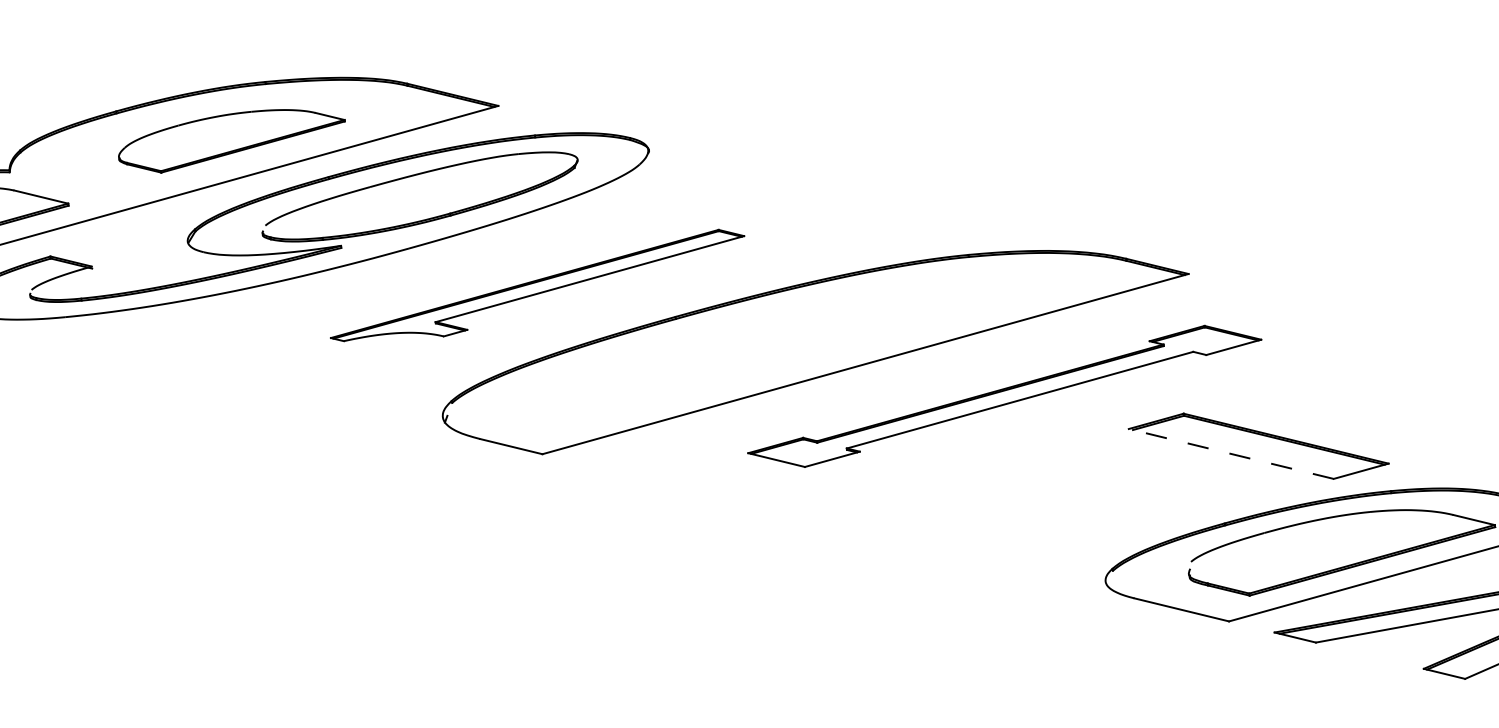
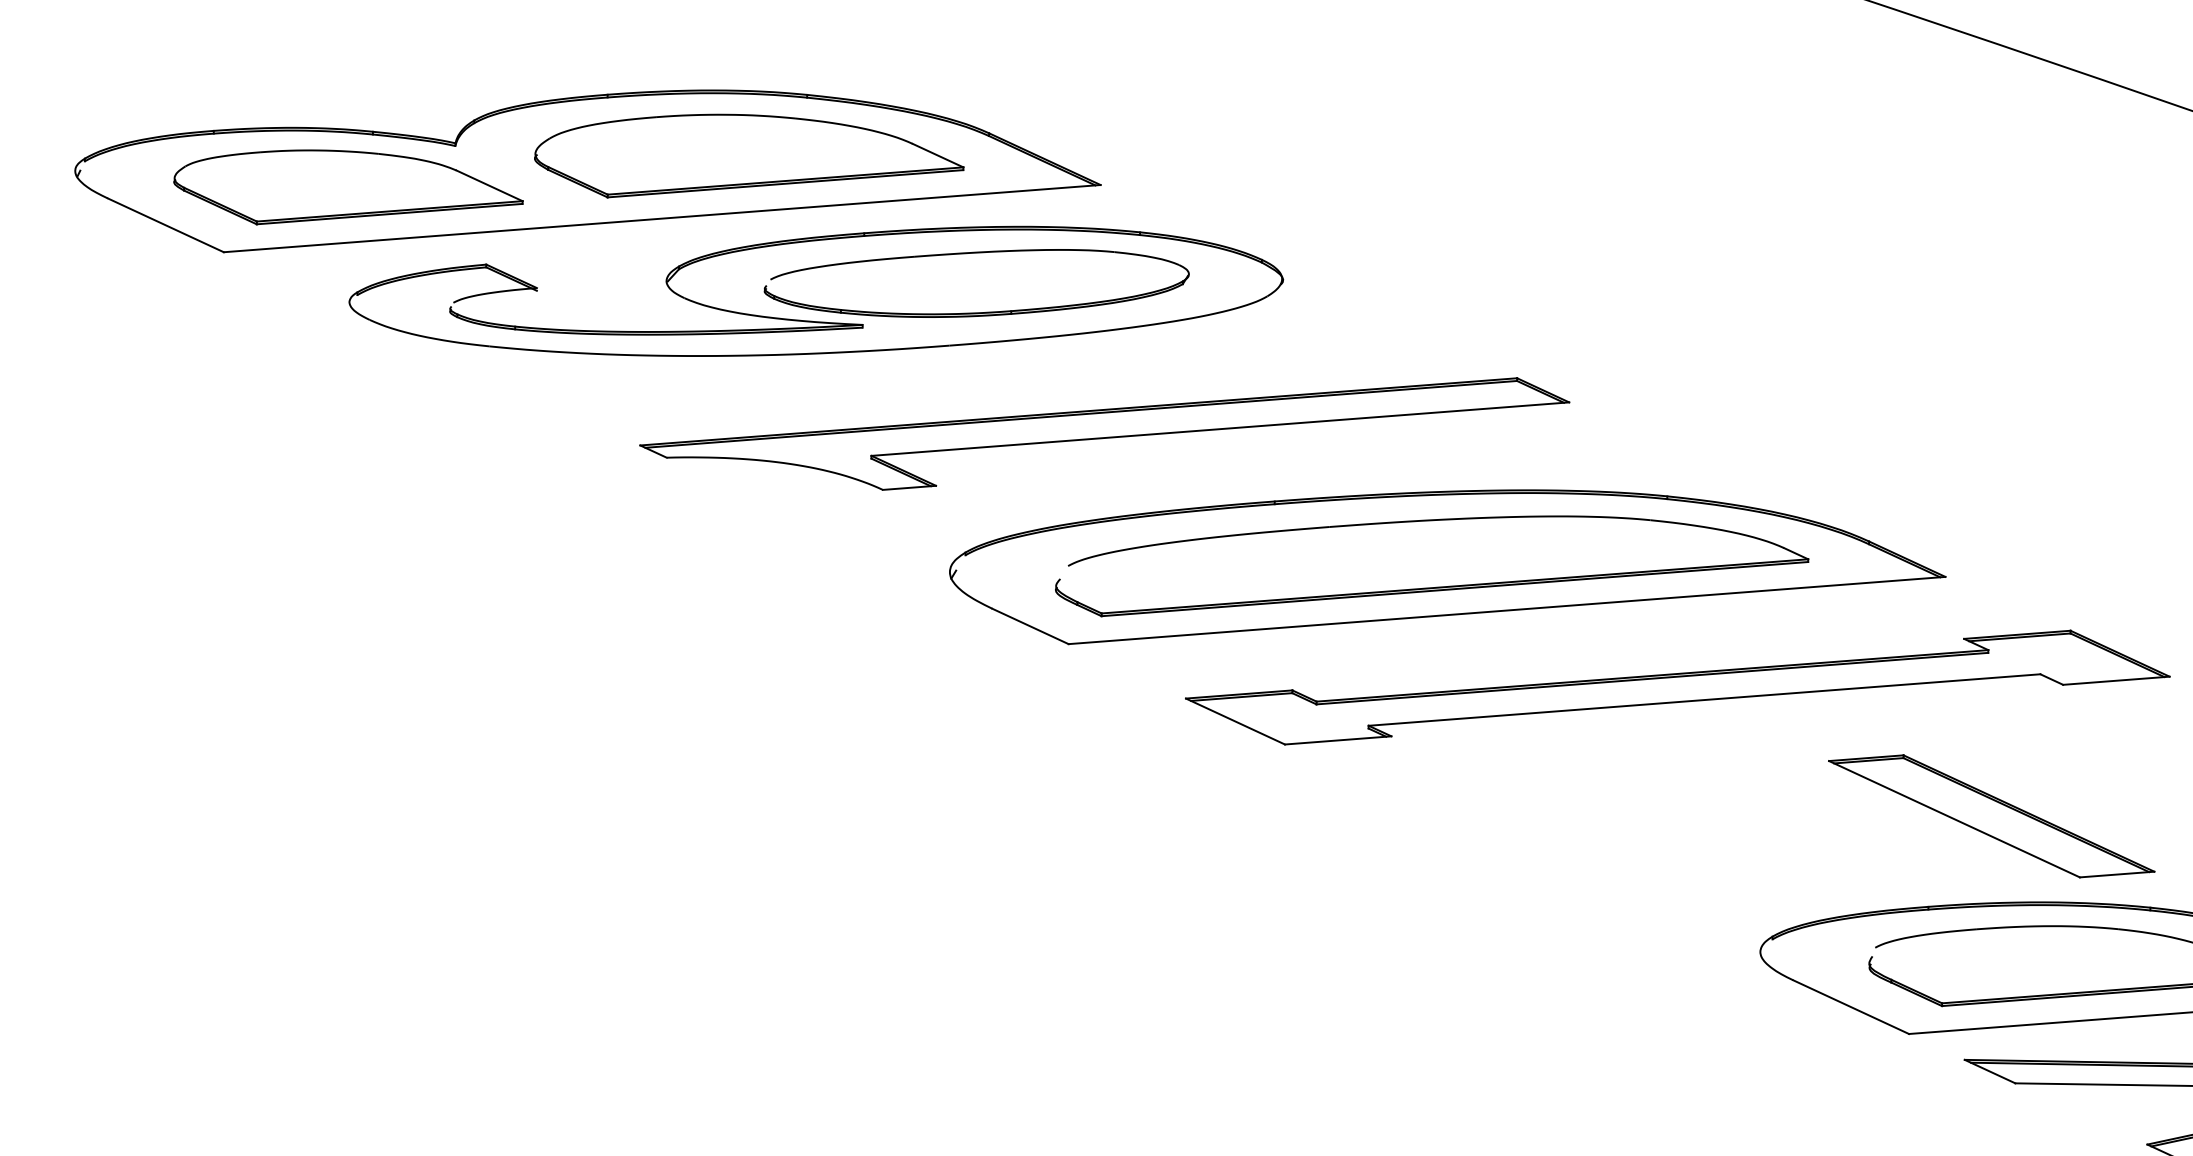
part: (231, 135) -> (749, 155), size x1.43
part: (538, 291) -> (1104, 433), size x1.67
part: (809, 356) -> (1436, 586), added
part: (1004, 396) -> (1677, 687), size x1.43
line: (1231, 454) -> (1954, 819), dashed -> solid

